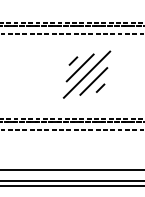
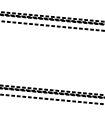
part: (86, 74) -> (63, 57), removed

